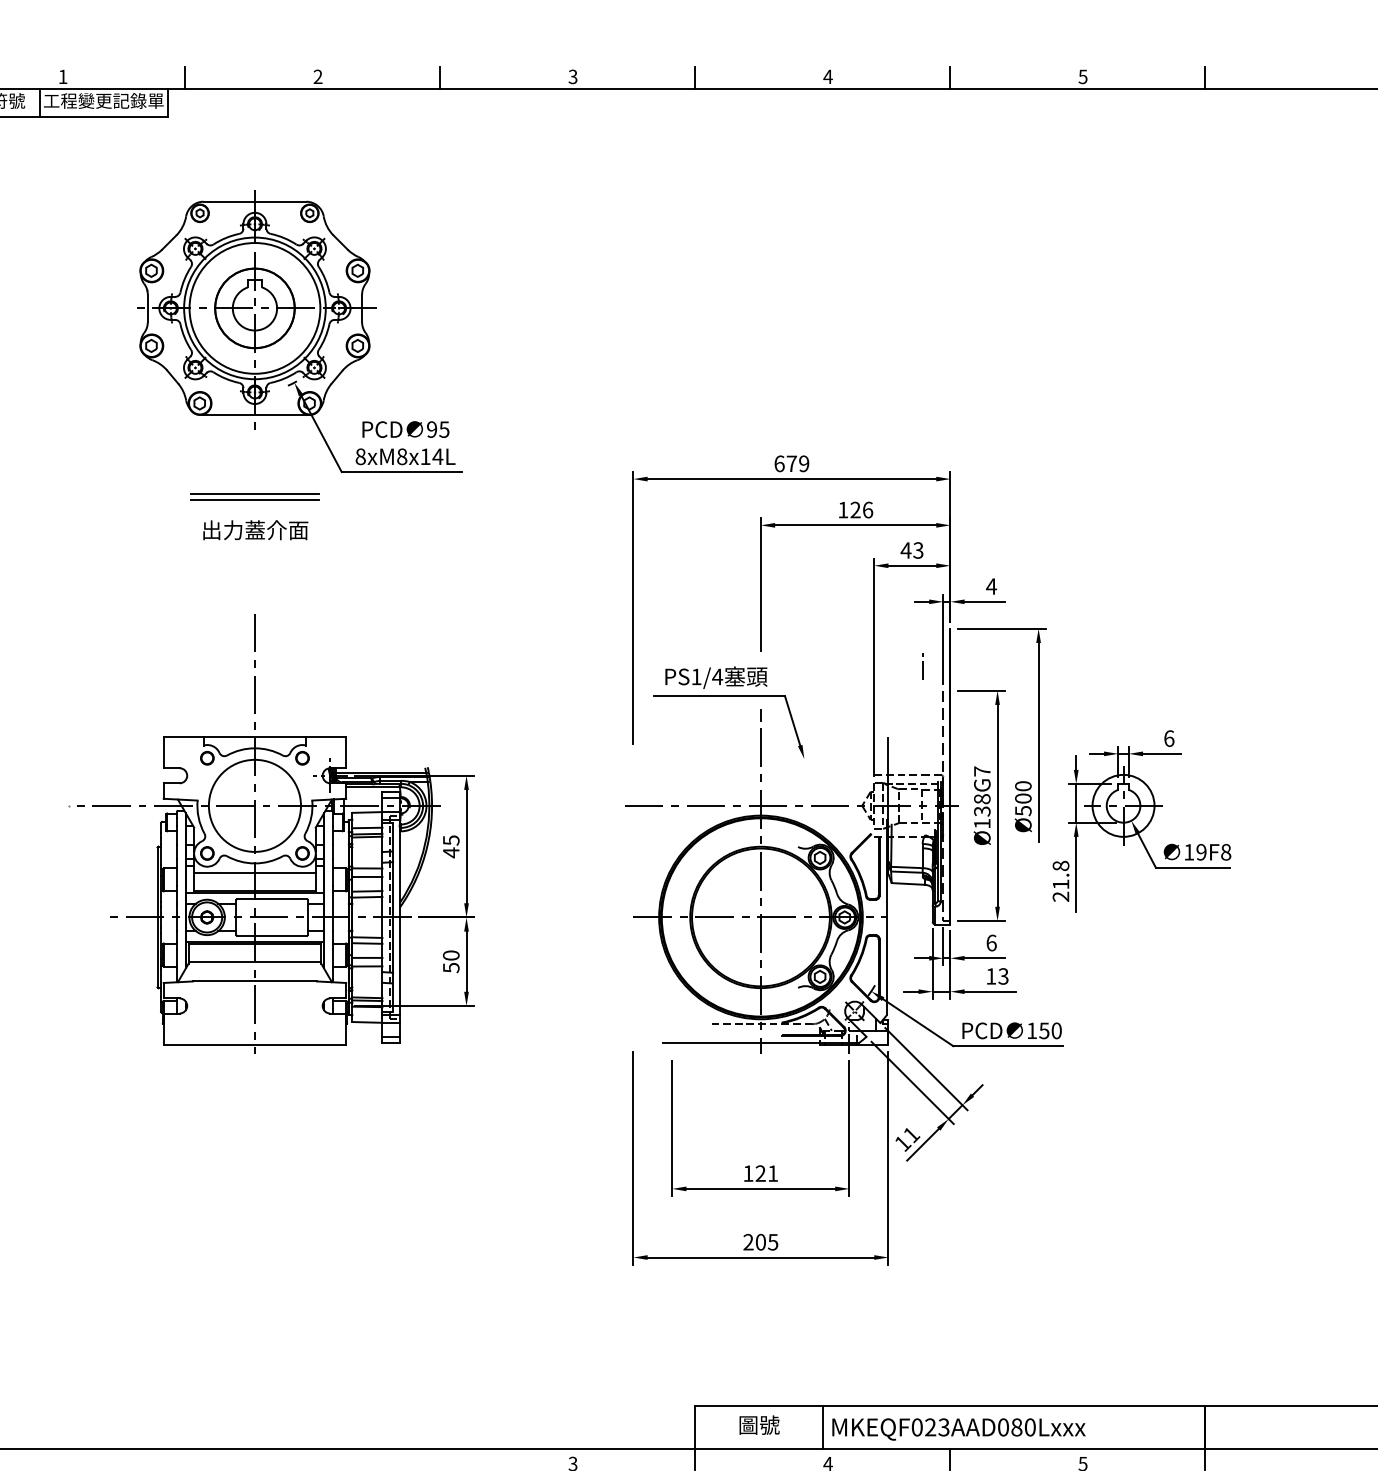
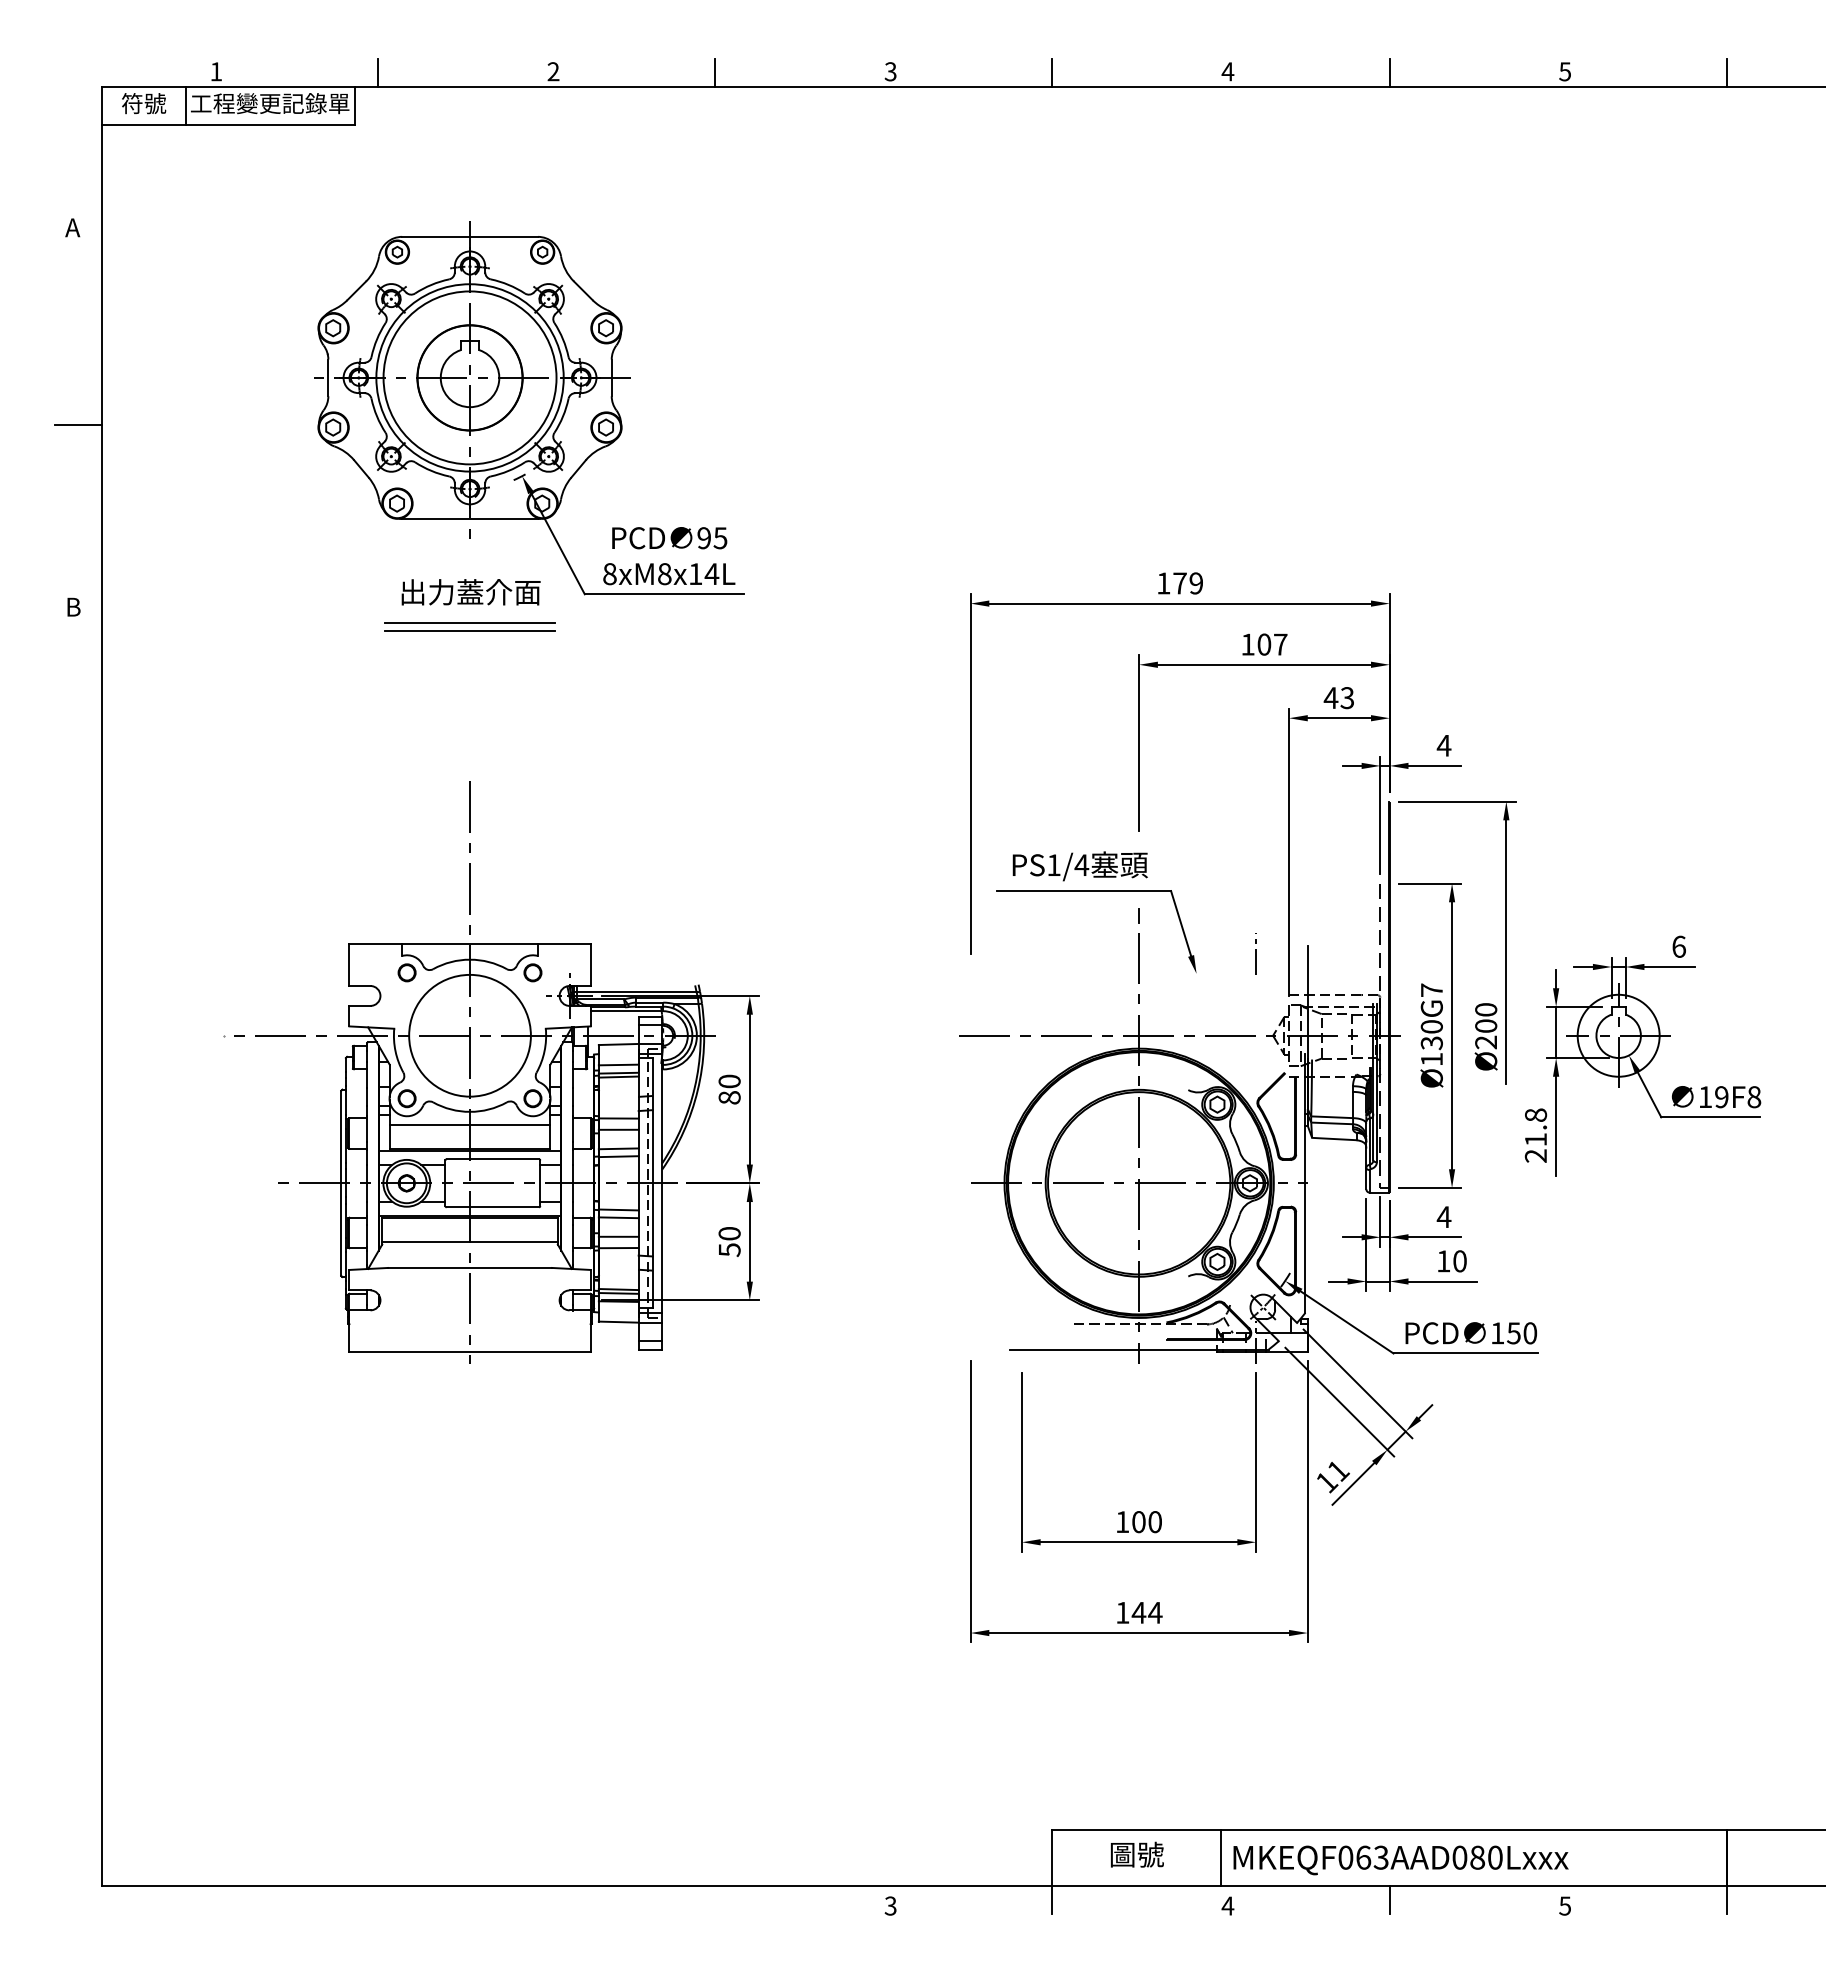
text: (779, 463) -> (1163, 583), 679 -> 179
text: (861, 510) -> (1272, 644), 126 -> 107
text: (255, 530) -> (470, 592), moved
line: (922, 664) -> (1255, 953), moved
text: (982, 798) -> (1431, 1026), Ø138G7 -> Ø130G7
text: (1023, 810) -> (1486, 1042), Ø500 -> Ø200
text: (451, 846) -> (729, 1089), 45 -> 80
text: (991, 943) -> (1443, 1217), 6 -> 4
text: (1003, 976) -> (1459, 1261), 13 -> 10
text: (766, 1173) -> (1146, 1522), 121 -> 100
text: (761, 1242) -> (1139, 1612), 205 -> 144
text: (930, 1427) -> (1363, 1857), MKEQF023AAD080Lxxx -> MKEQF063AAD080Lxxx

